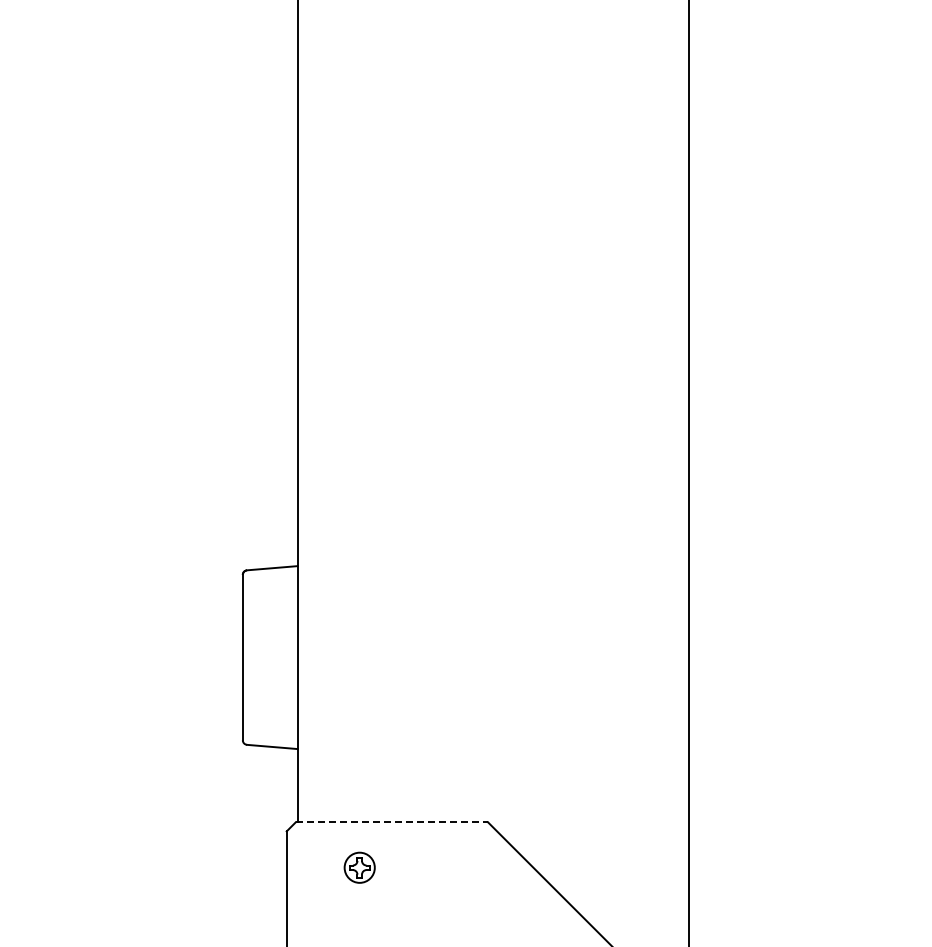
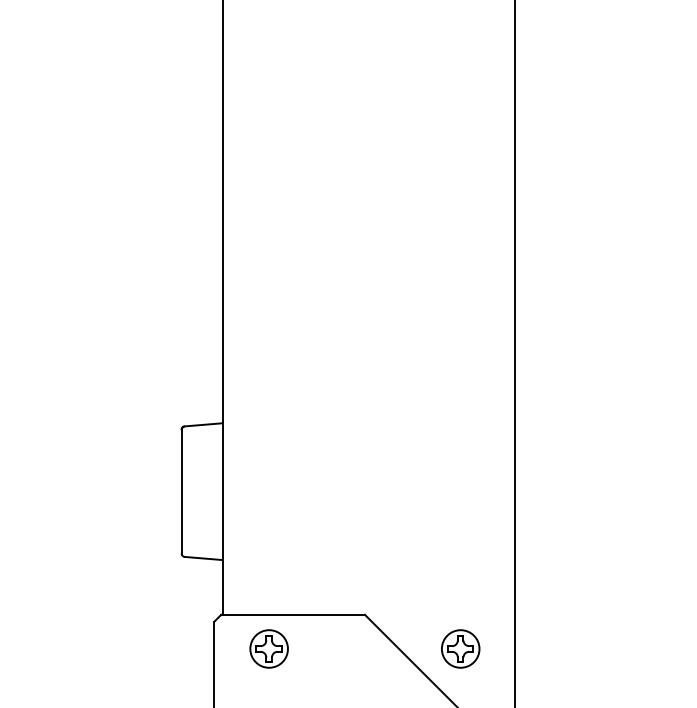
line: (392, 822) -> (293, 614), dashed -> solid
part: (359, 867) -> (268, 648), size x1.67
part: (616, 867) -> (461, 648), added

